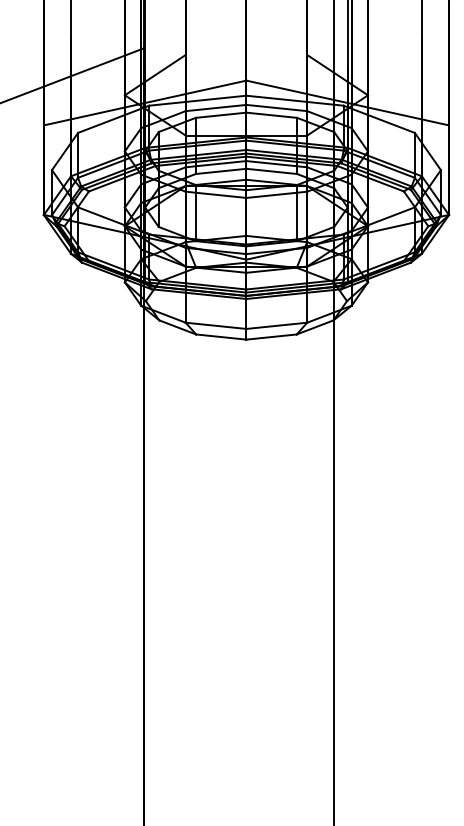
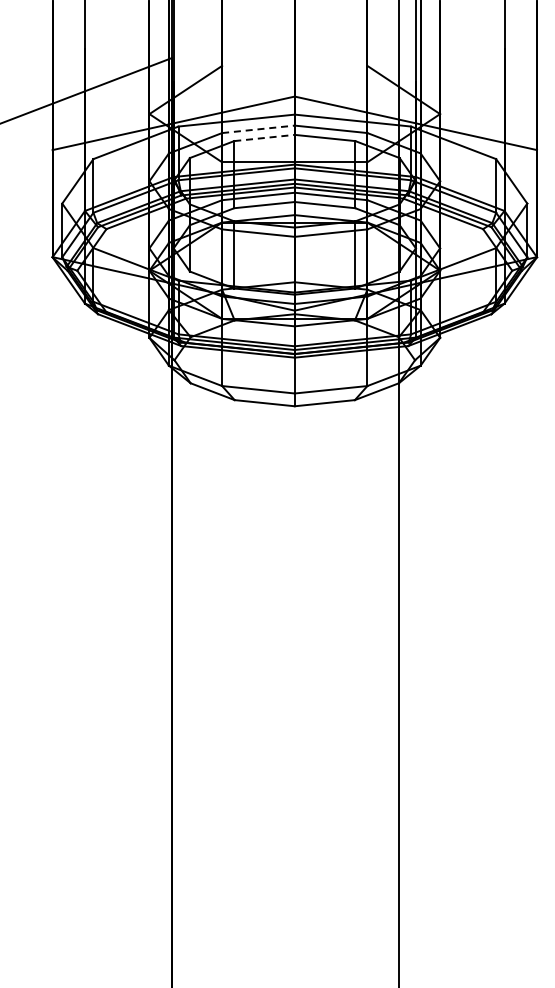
line: (216, 108) -> (258, 129), solid -> dashed
line: (221, 114) -> (265, 137), solid -> dashed

